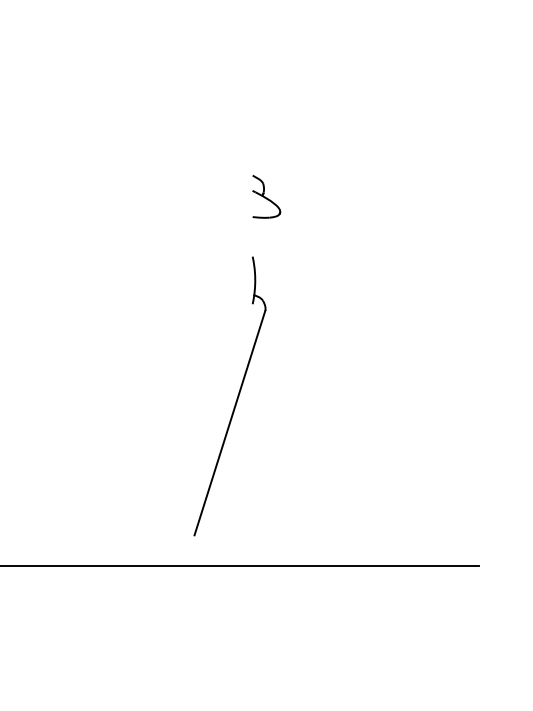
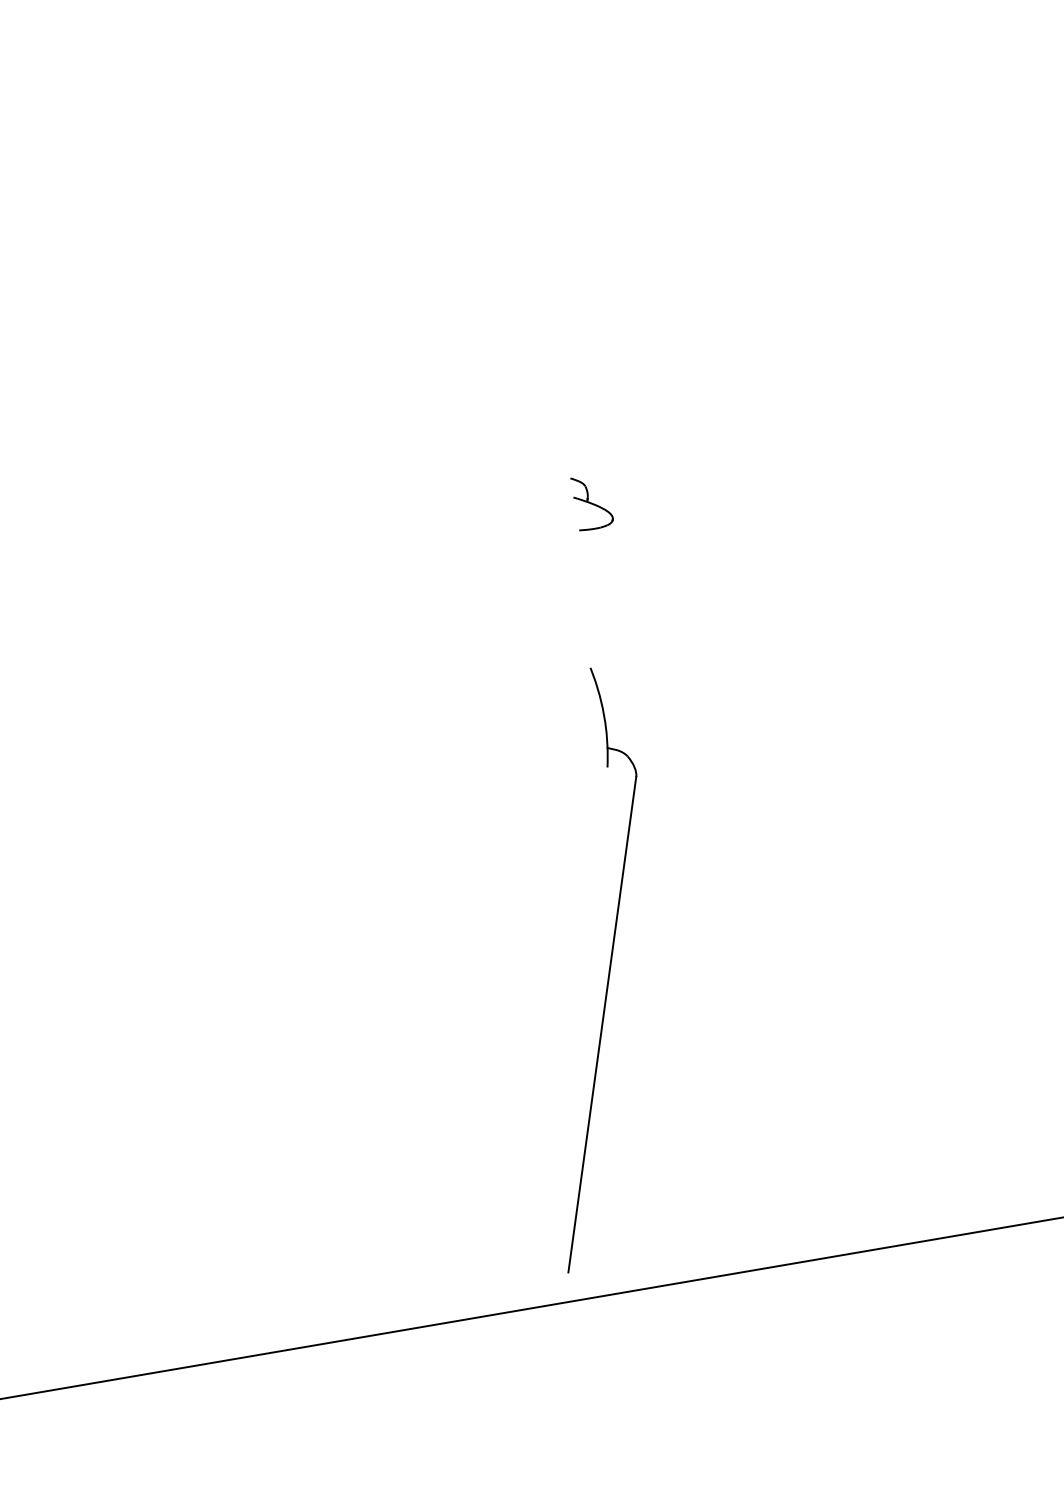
part: (266, 196) -> (591, 501), size x0.6
part: (236, 398) -> (607, 970), moved

